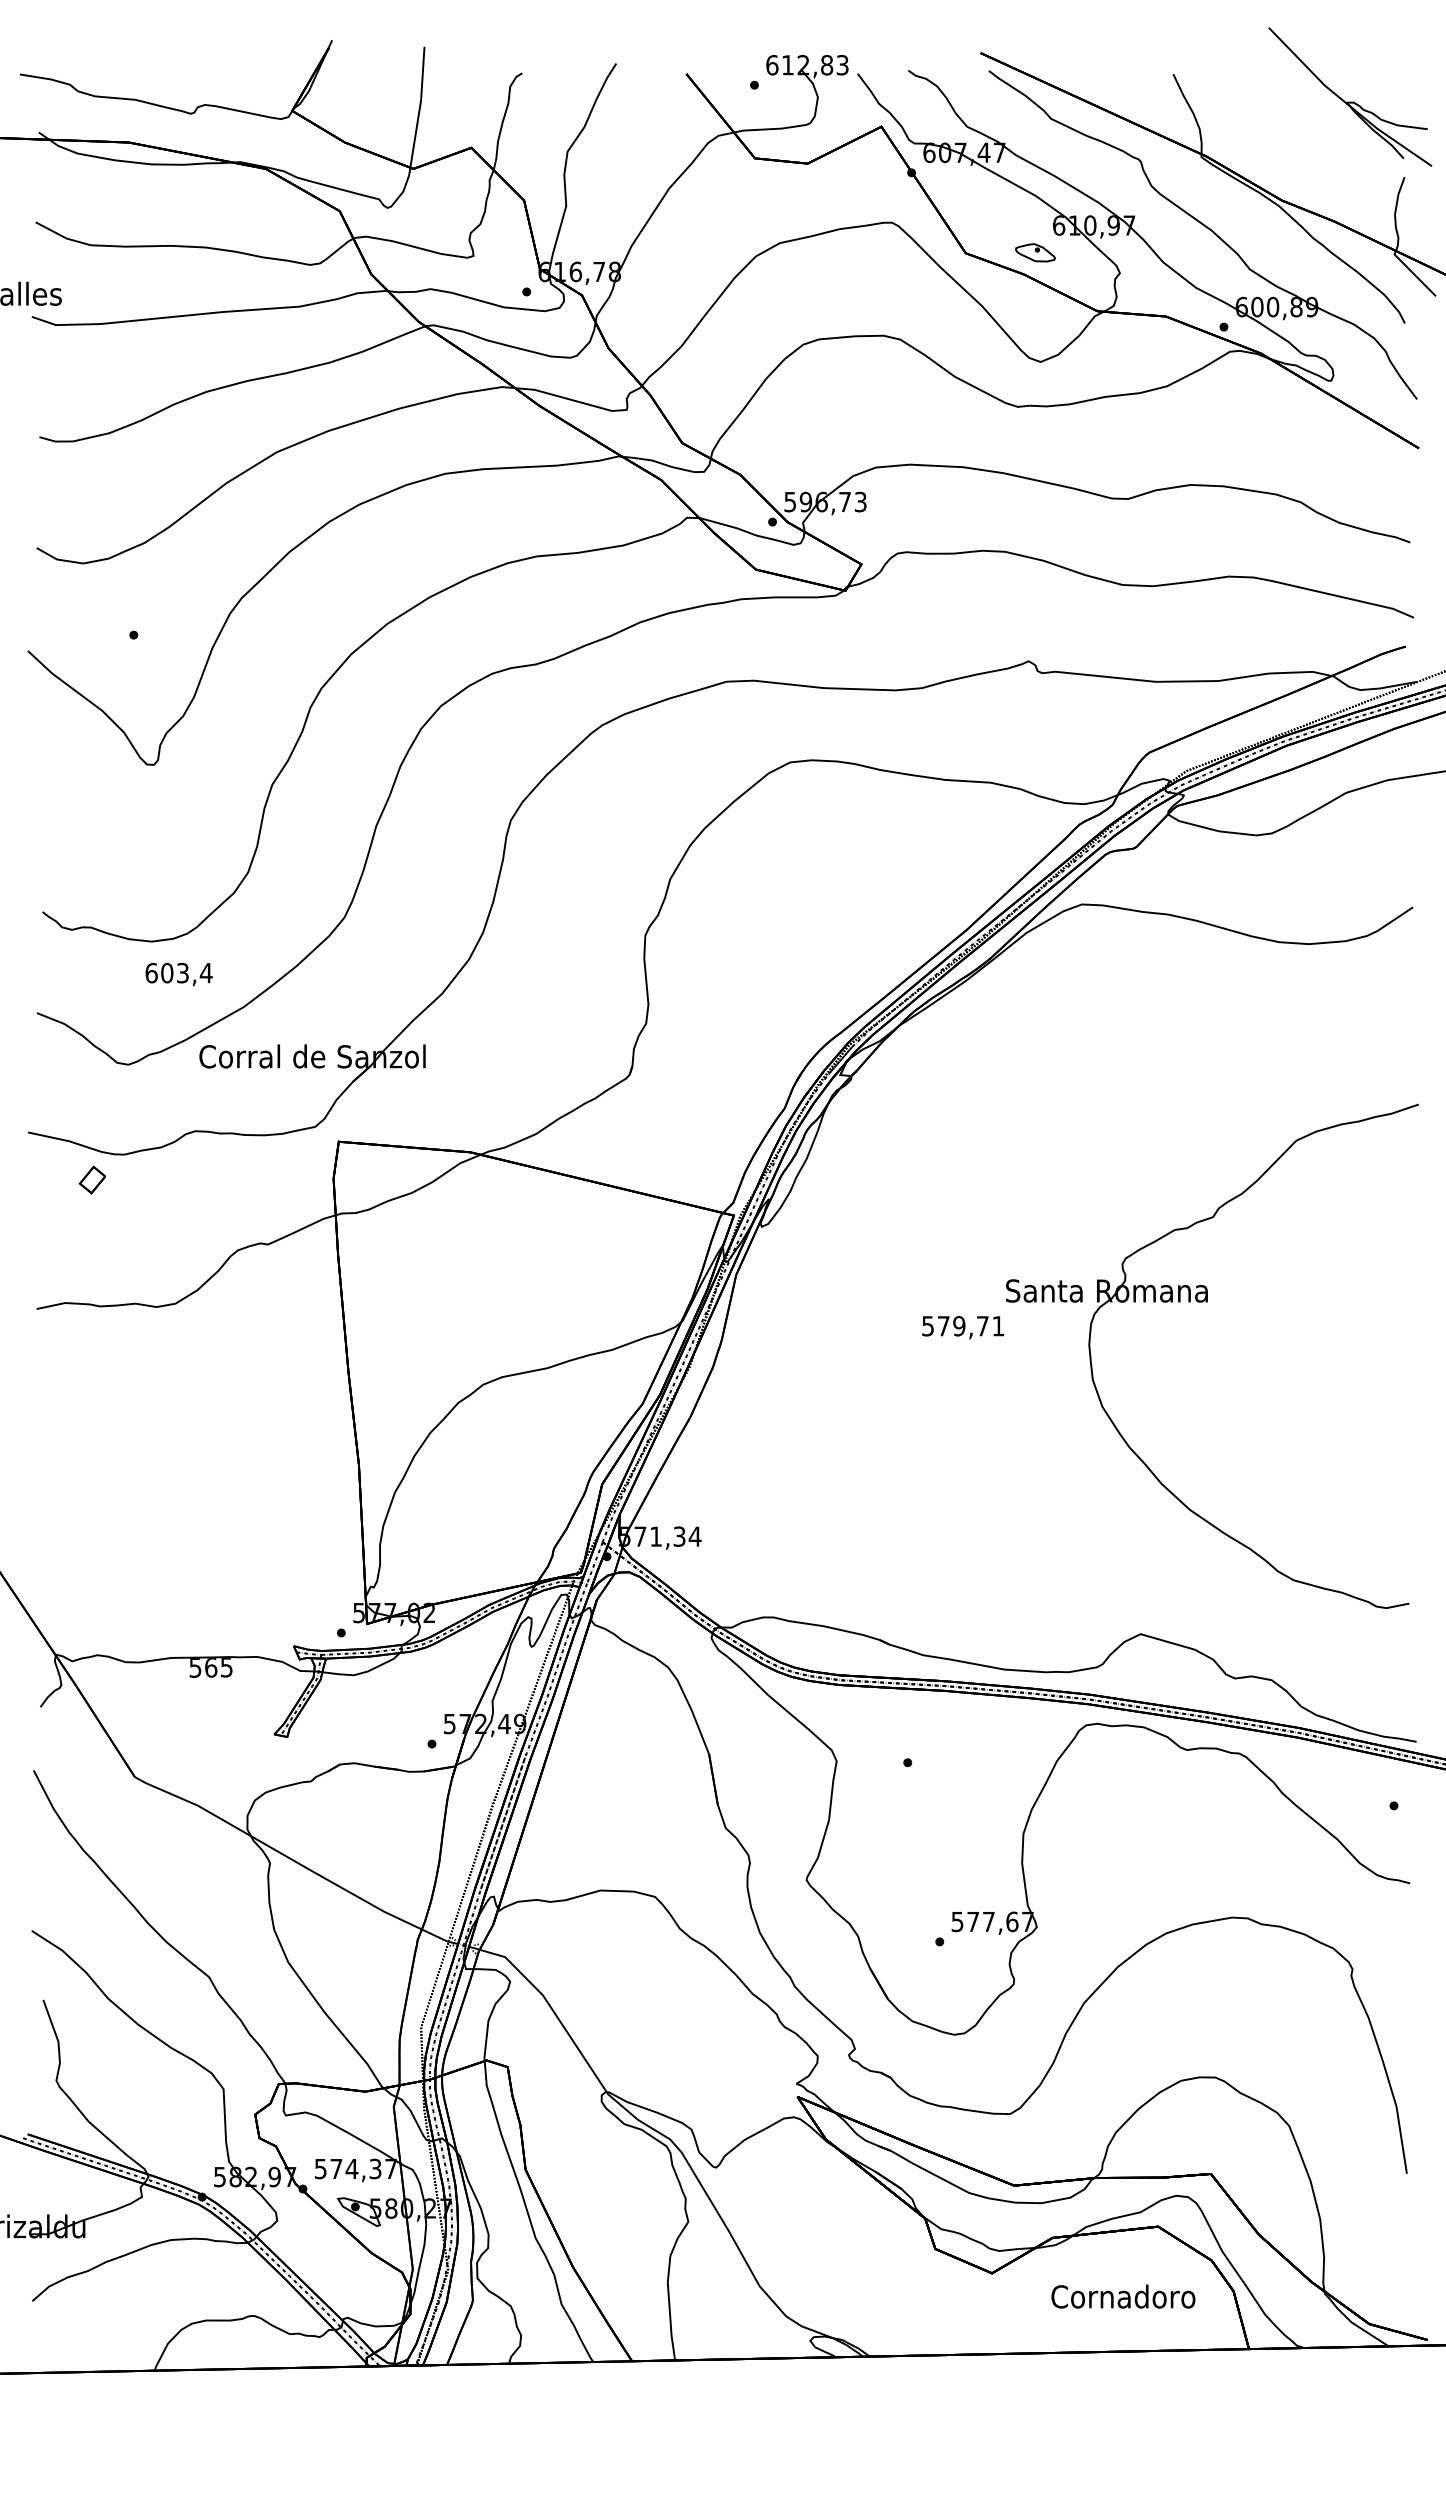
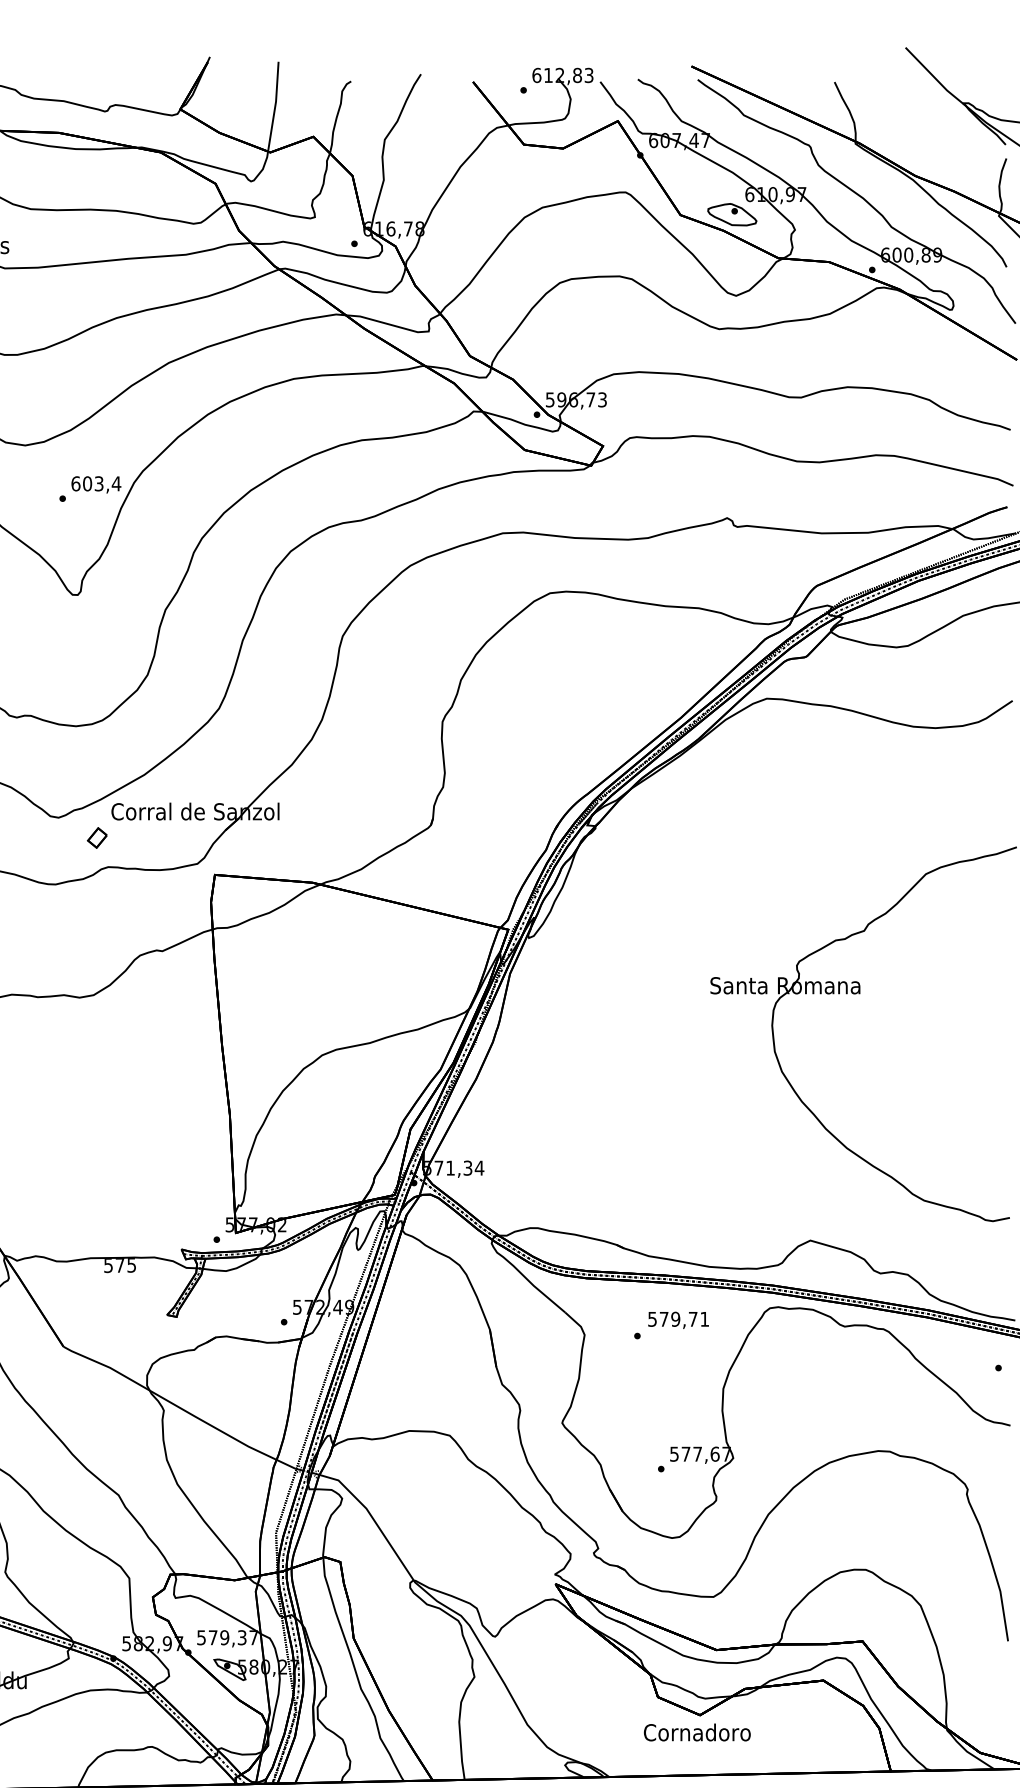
part: (1035, 252) -> (732, 214), size x1.67
text: (178, 974) -> (95, 484), moved
part: (91, 1179) -> (96, 837), moved
text: (962, 1327) -> (678, 1320), moved
text: (211, 1667) -> (120, 1265), 565 -> 575
text: (351, 2168) -> (224, 1637), 574,37 -> 579,37
text: (1123, 2296) -> (697, 1732), moved

